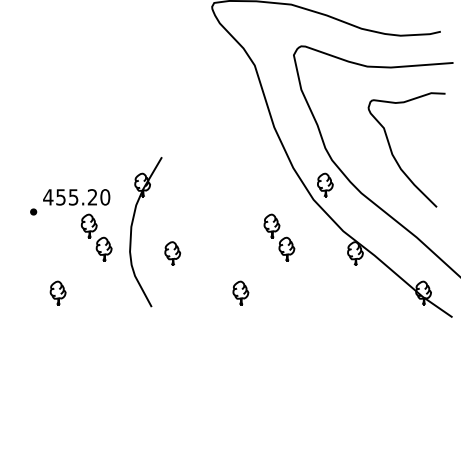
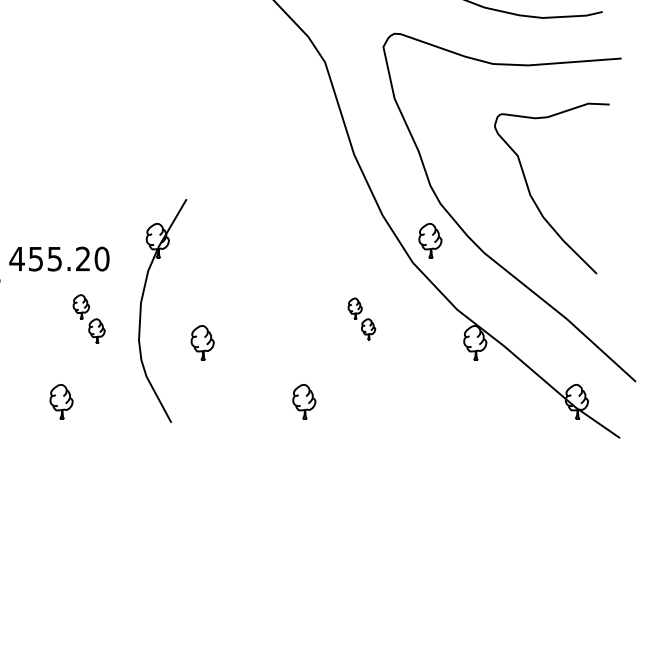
part: (96, 237) -> (88, 318), size x0.7
part: (279, 237) -> (361, 318), size x0.6
part: (57, 292) -> (60, 401), moved

